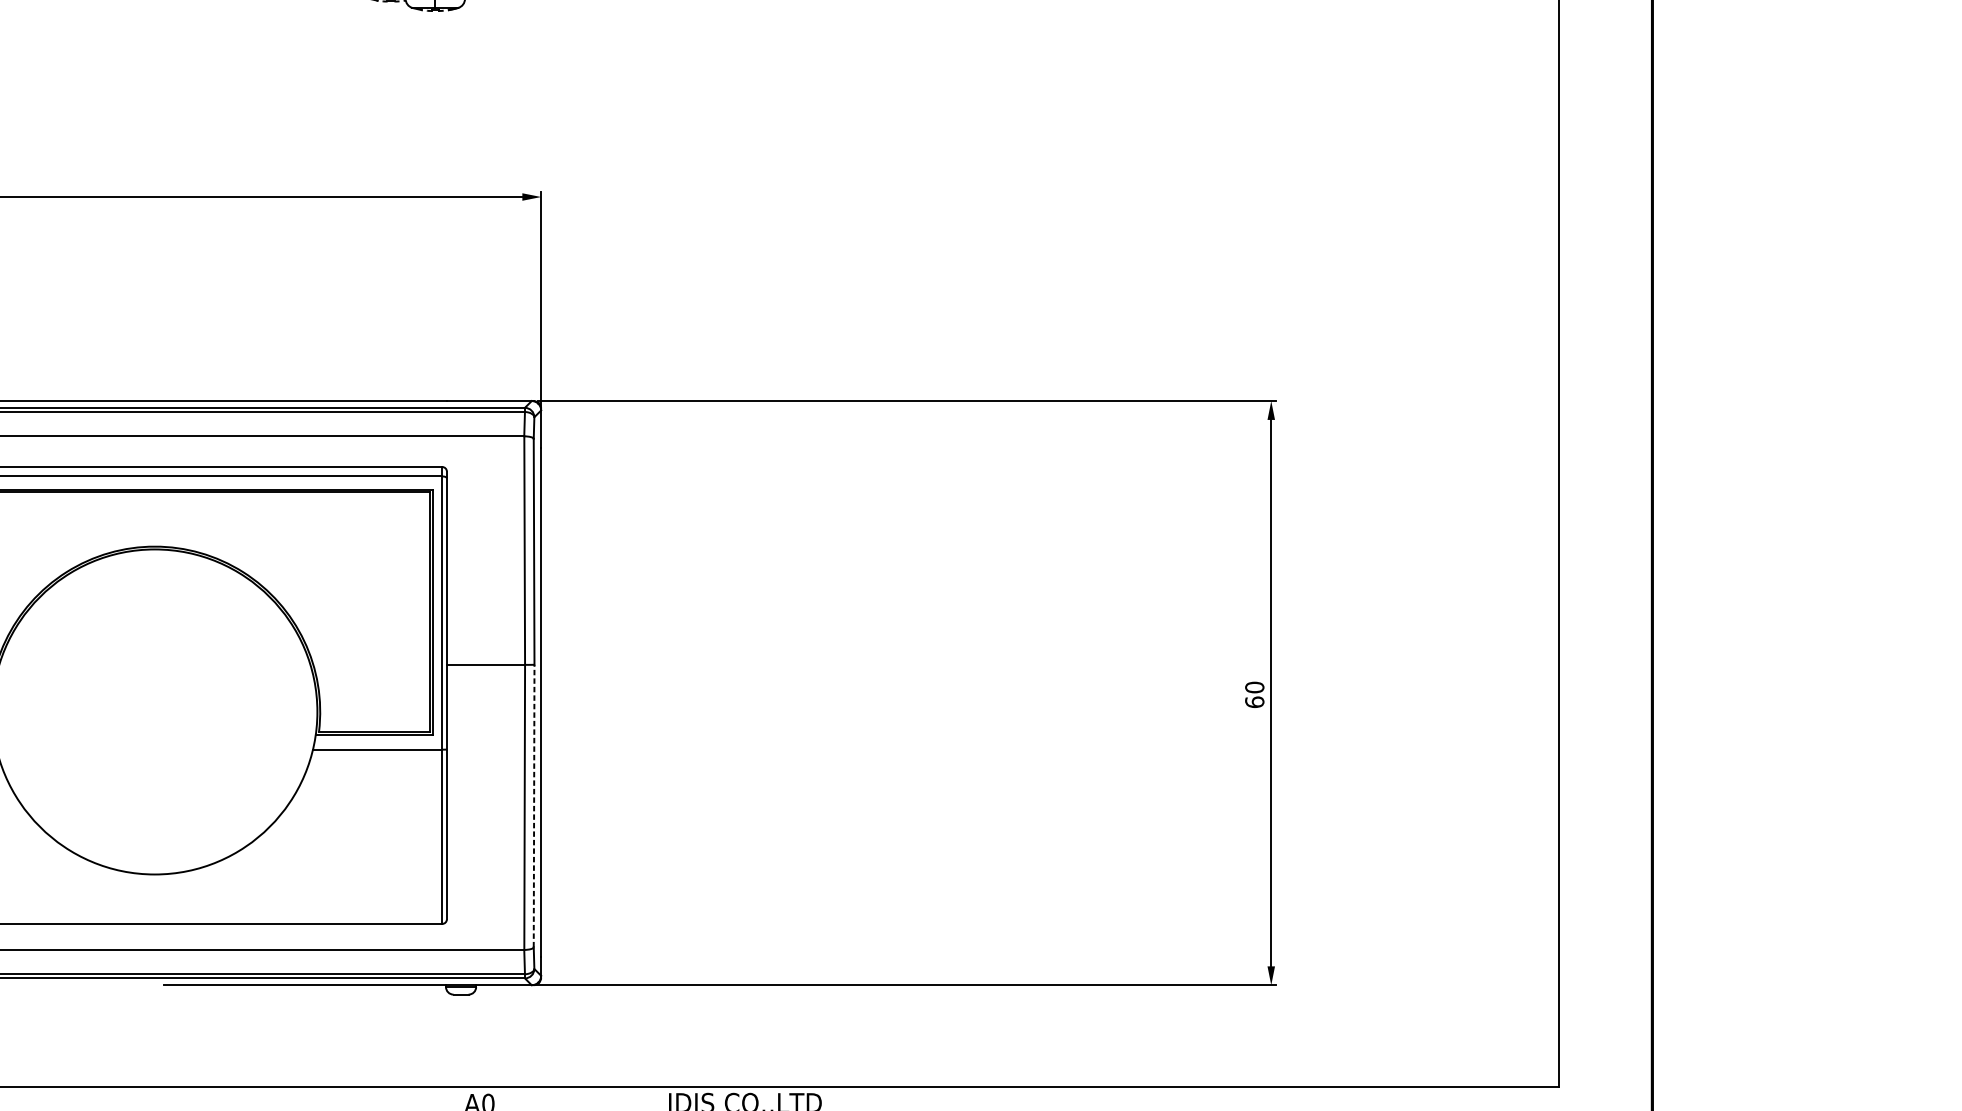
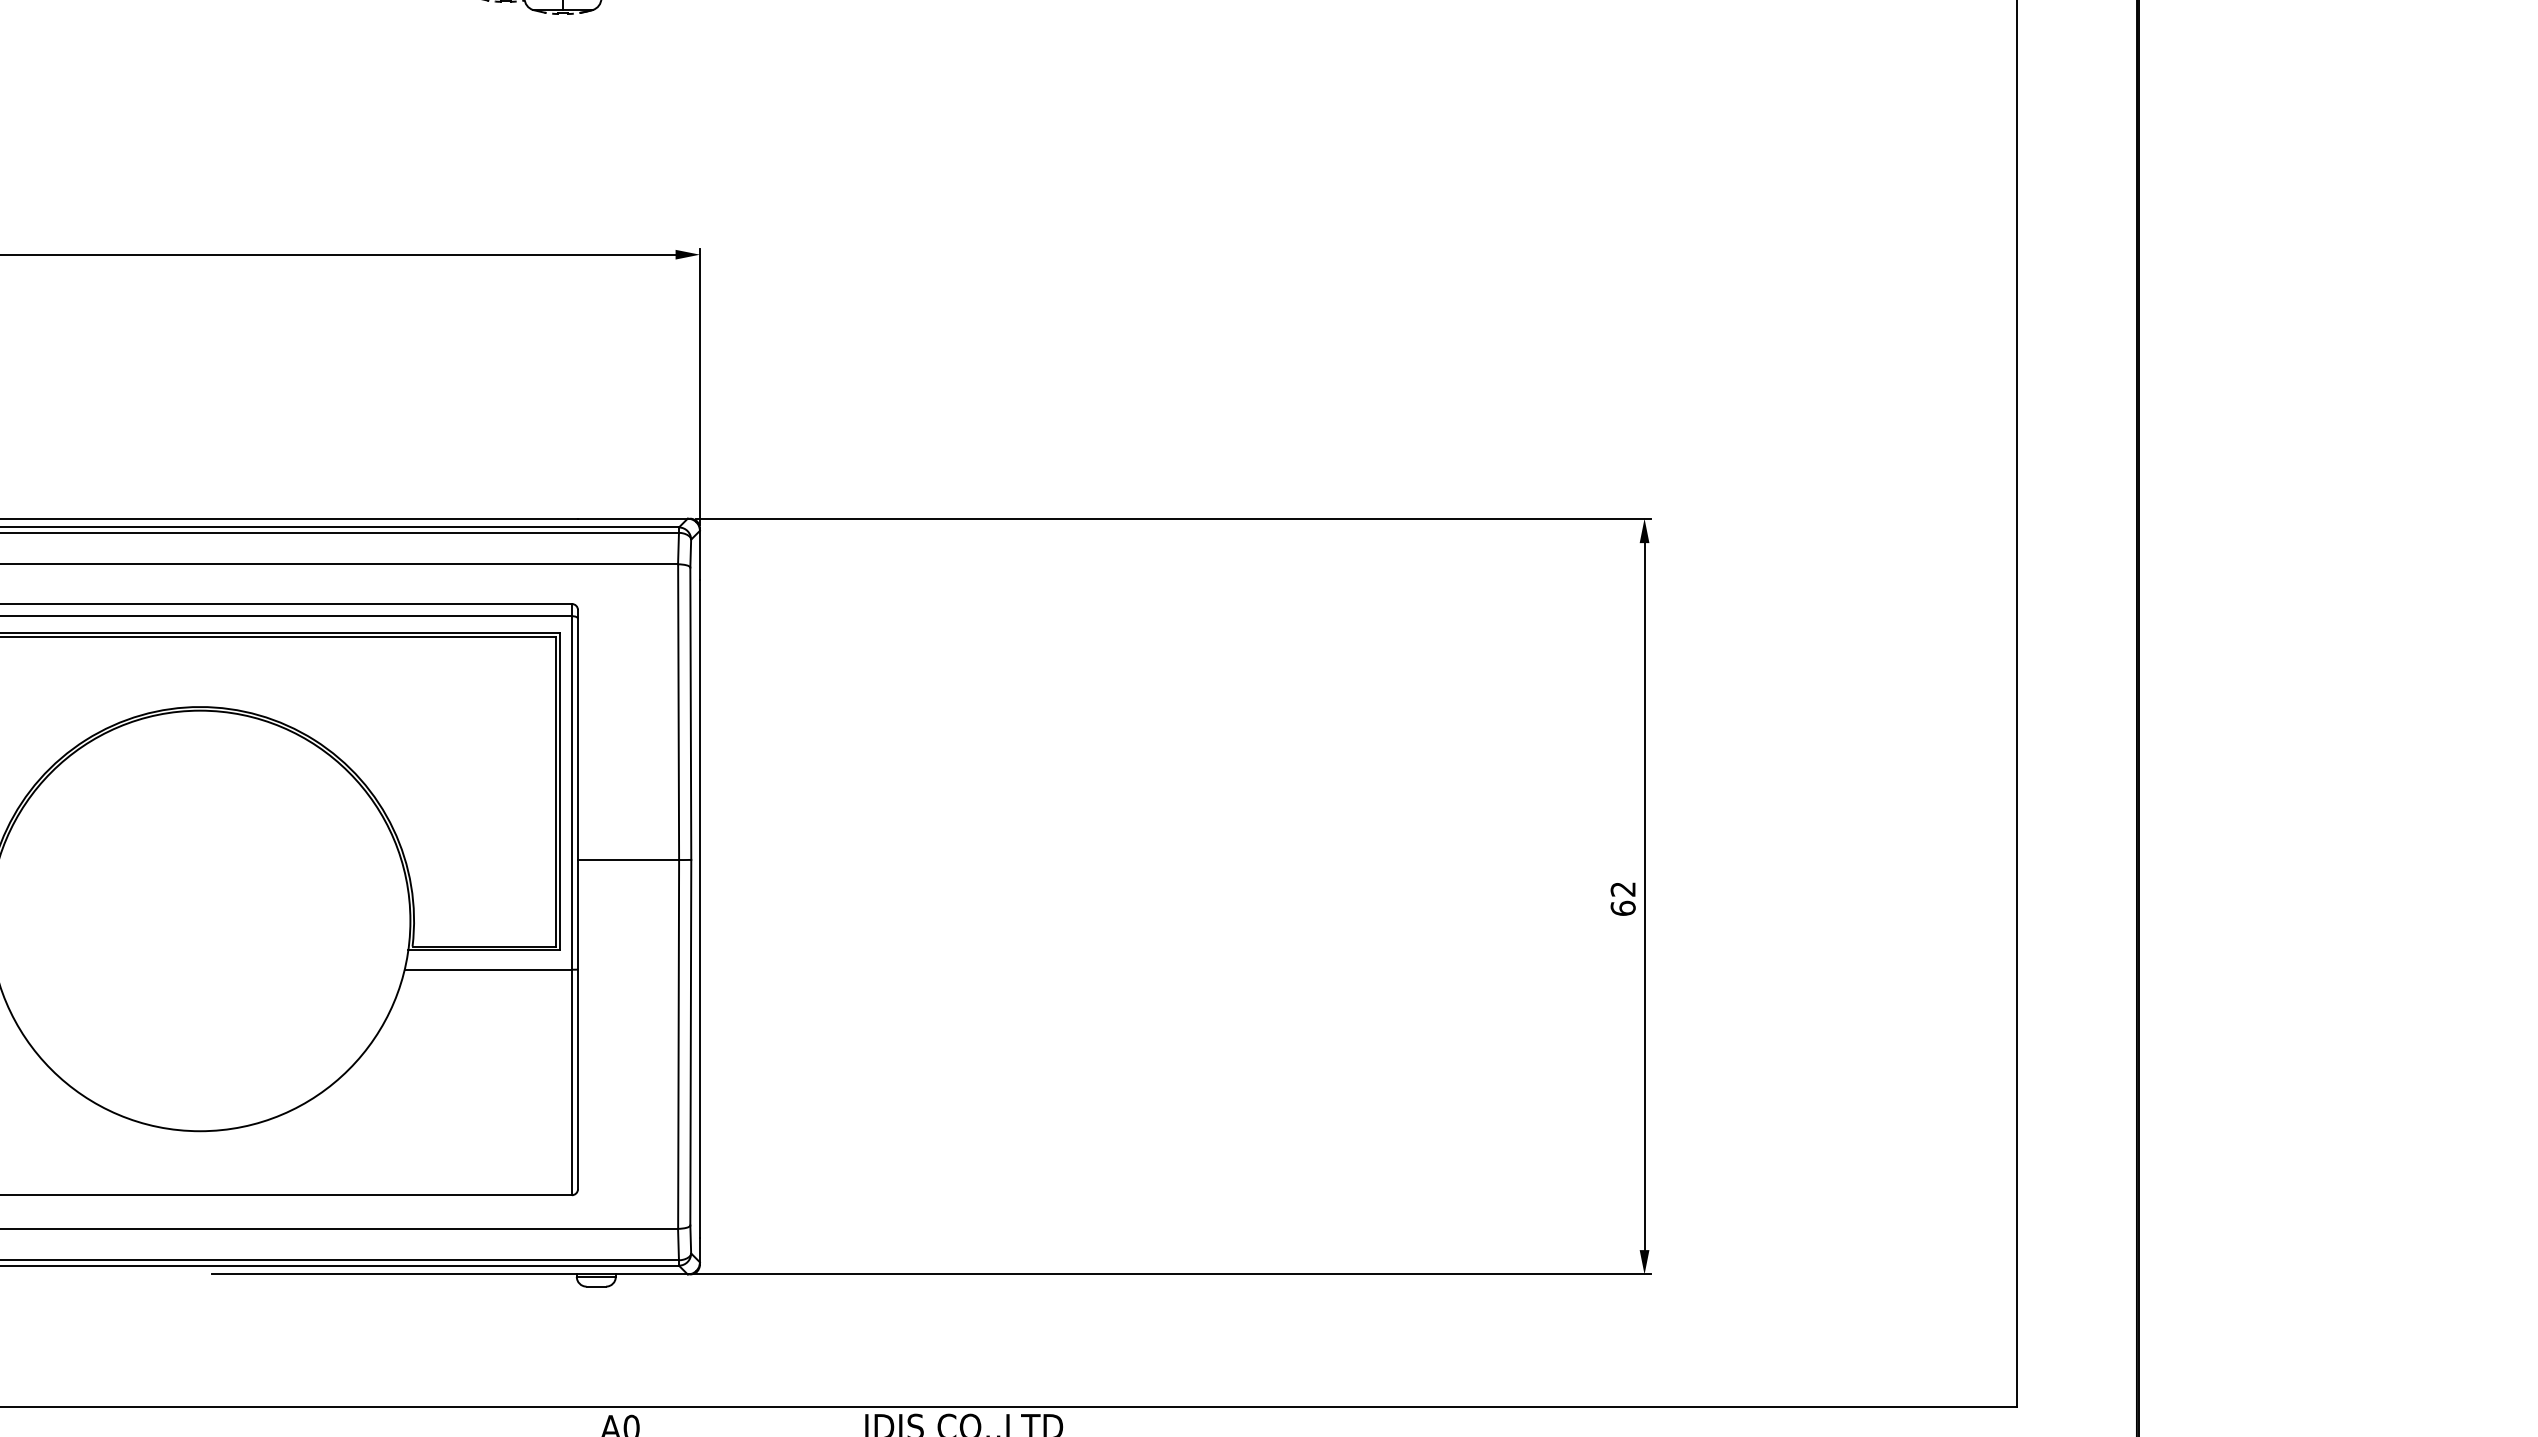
text: (1254, 686) -> (1622, 888), 60 -> 62
line: (533, 805) -> (690, 1042), dashed -> solid

